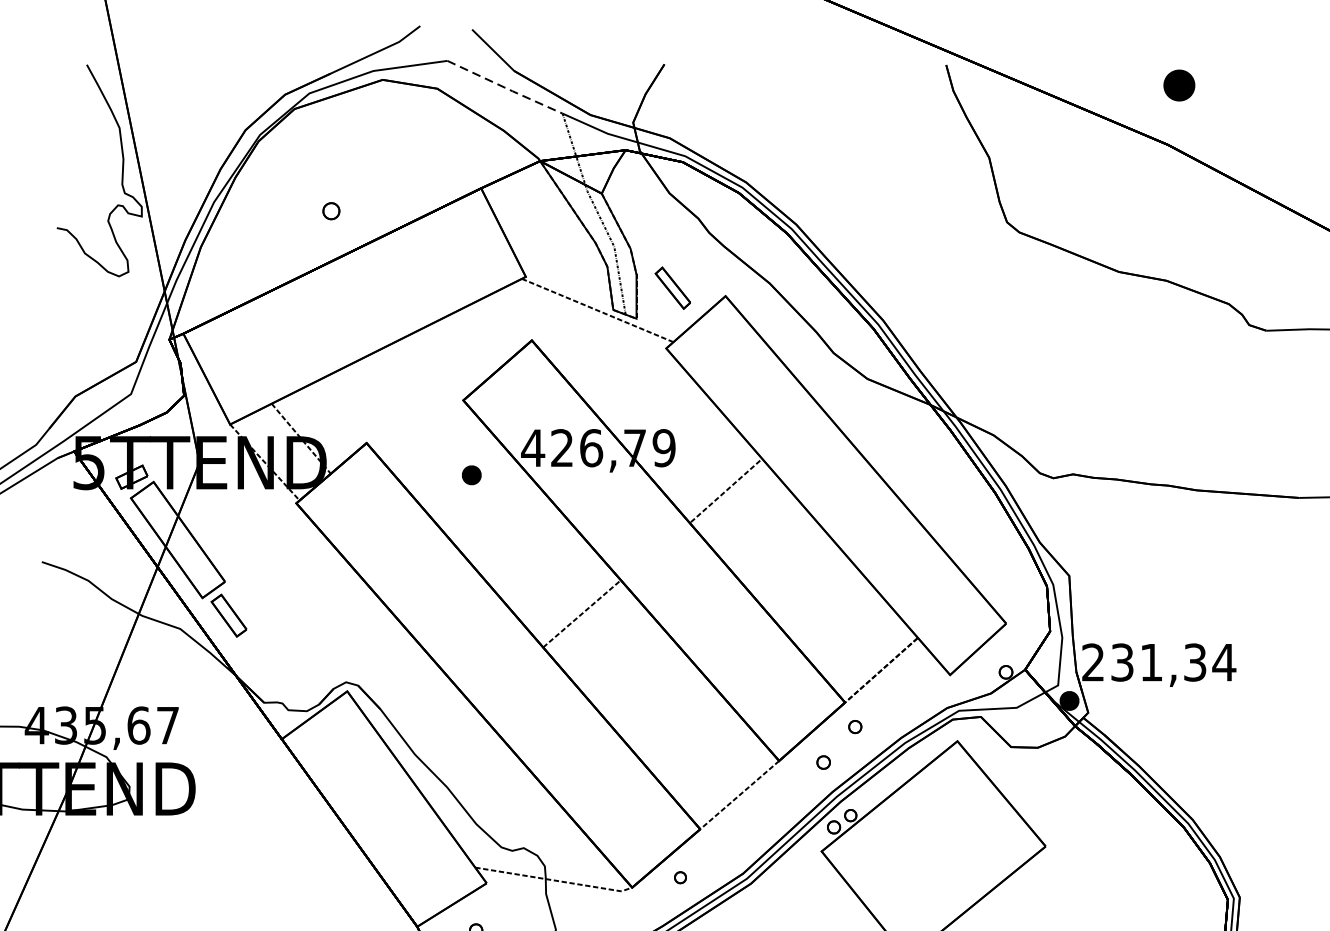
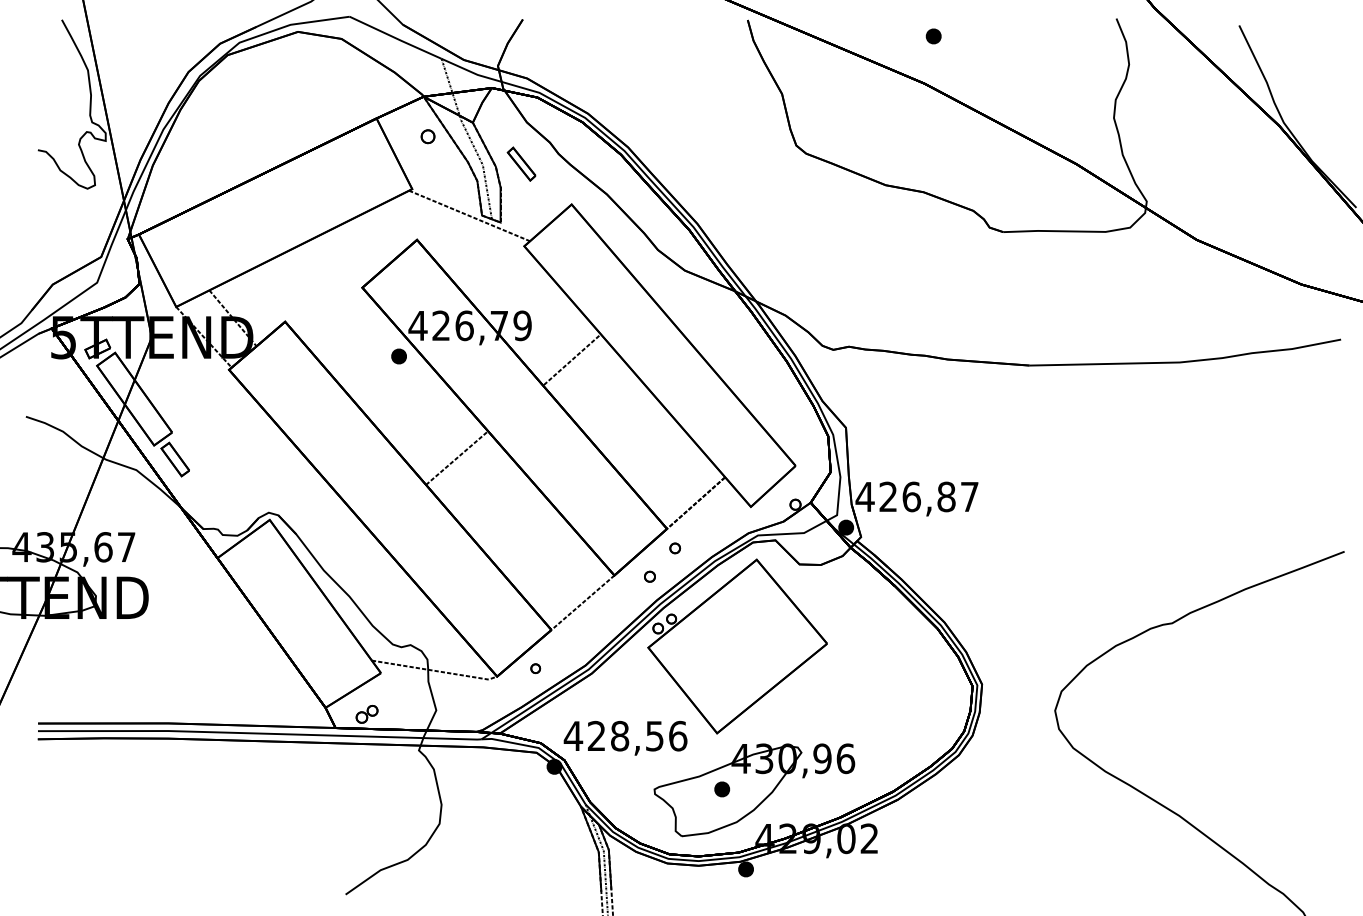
part: (1178, 85) -> (933, 36), size x0.62
line: (506, 88) -> (396, 38), dashed -> solid
part: (330, 210) -> (427, 136), moved
part: (672, 287) -> (521, 163), moved
part: (471, 475) -> (398, 356), moved
text: (1158, 661) -> (917, 496), 231,34 -> 426,87

